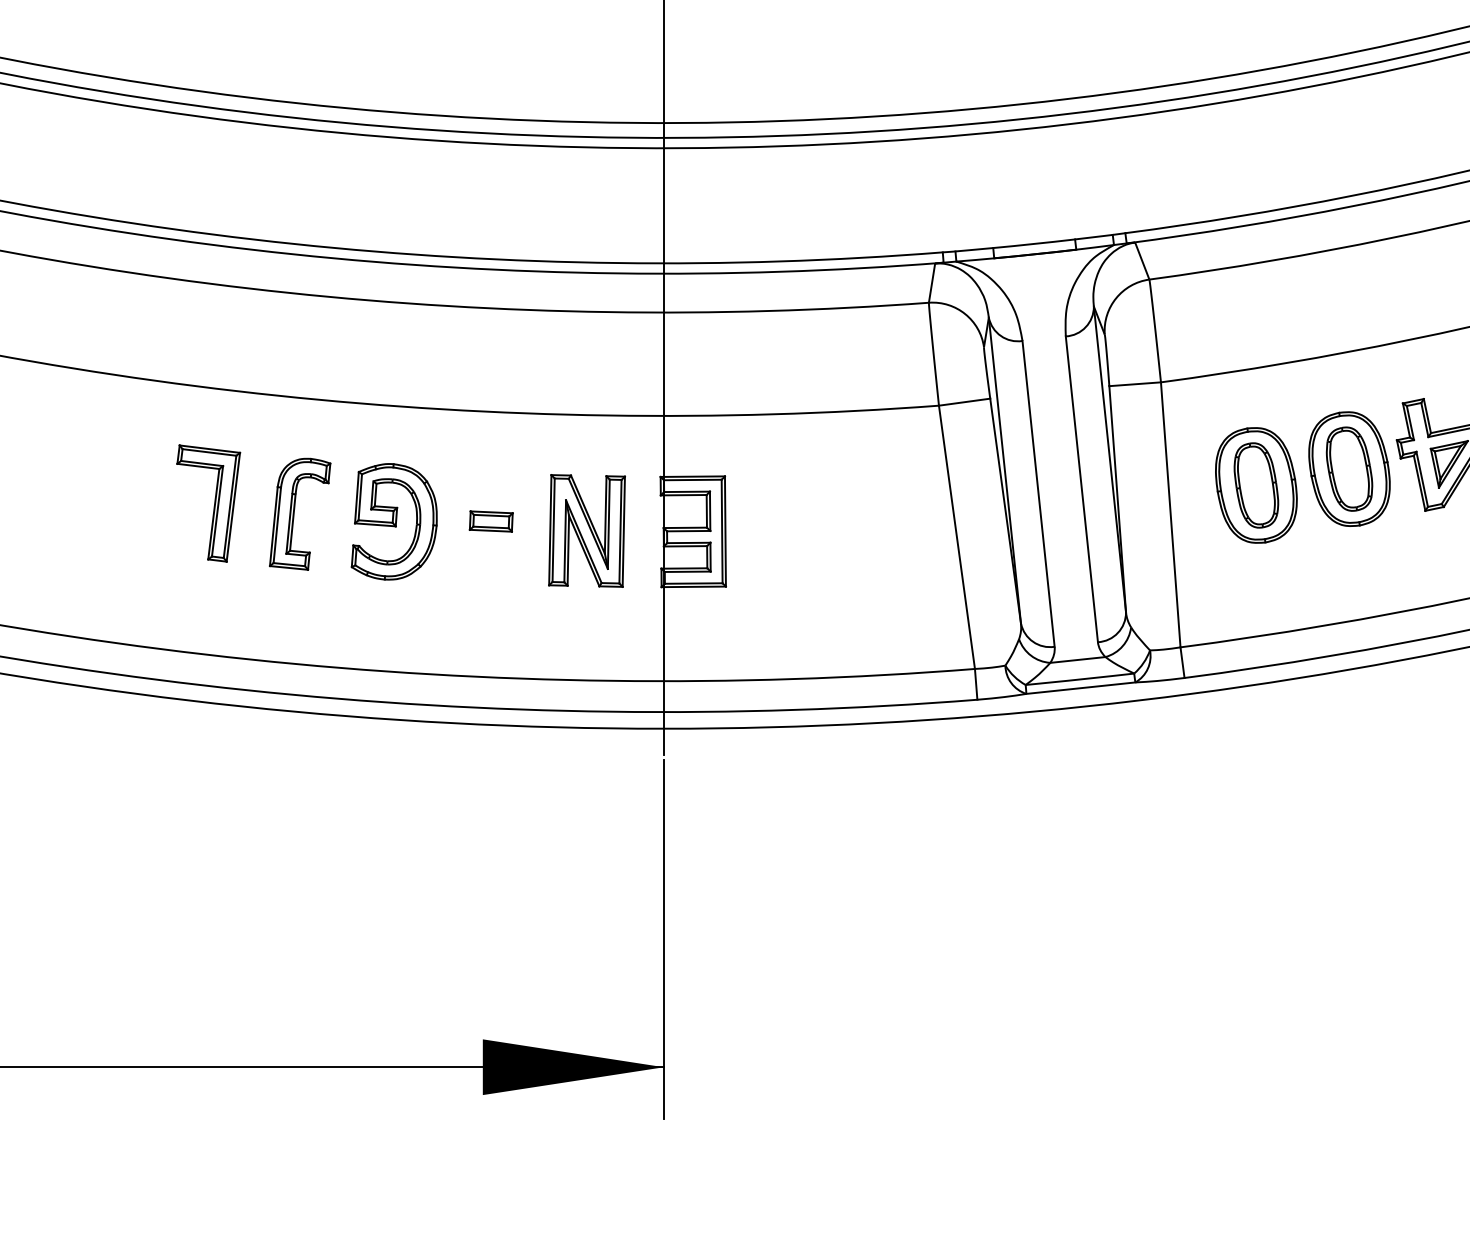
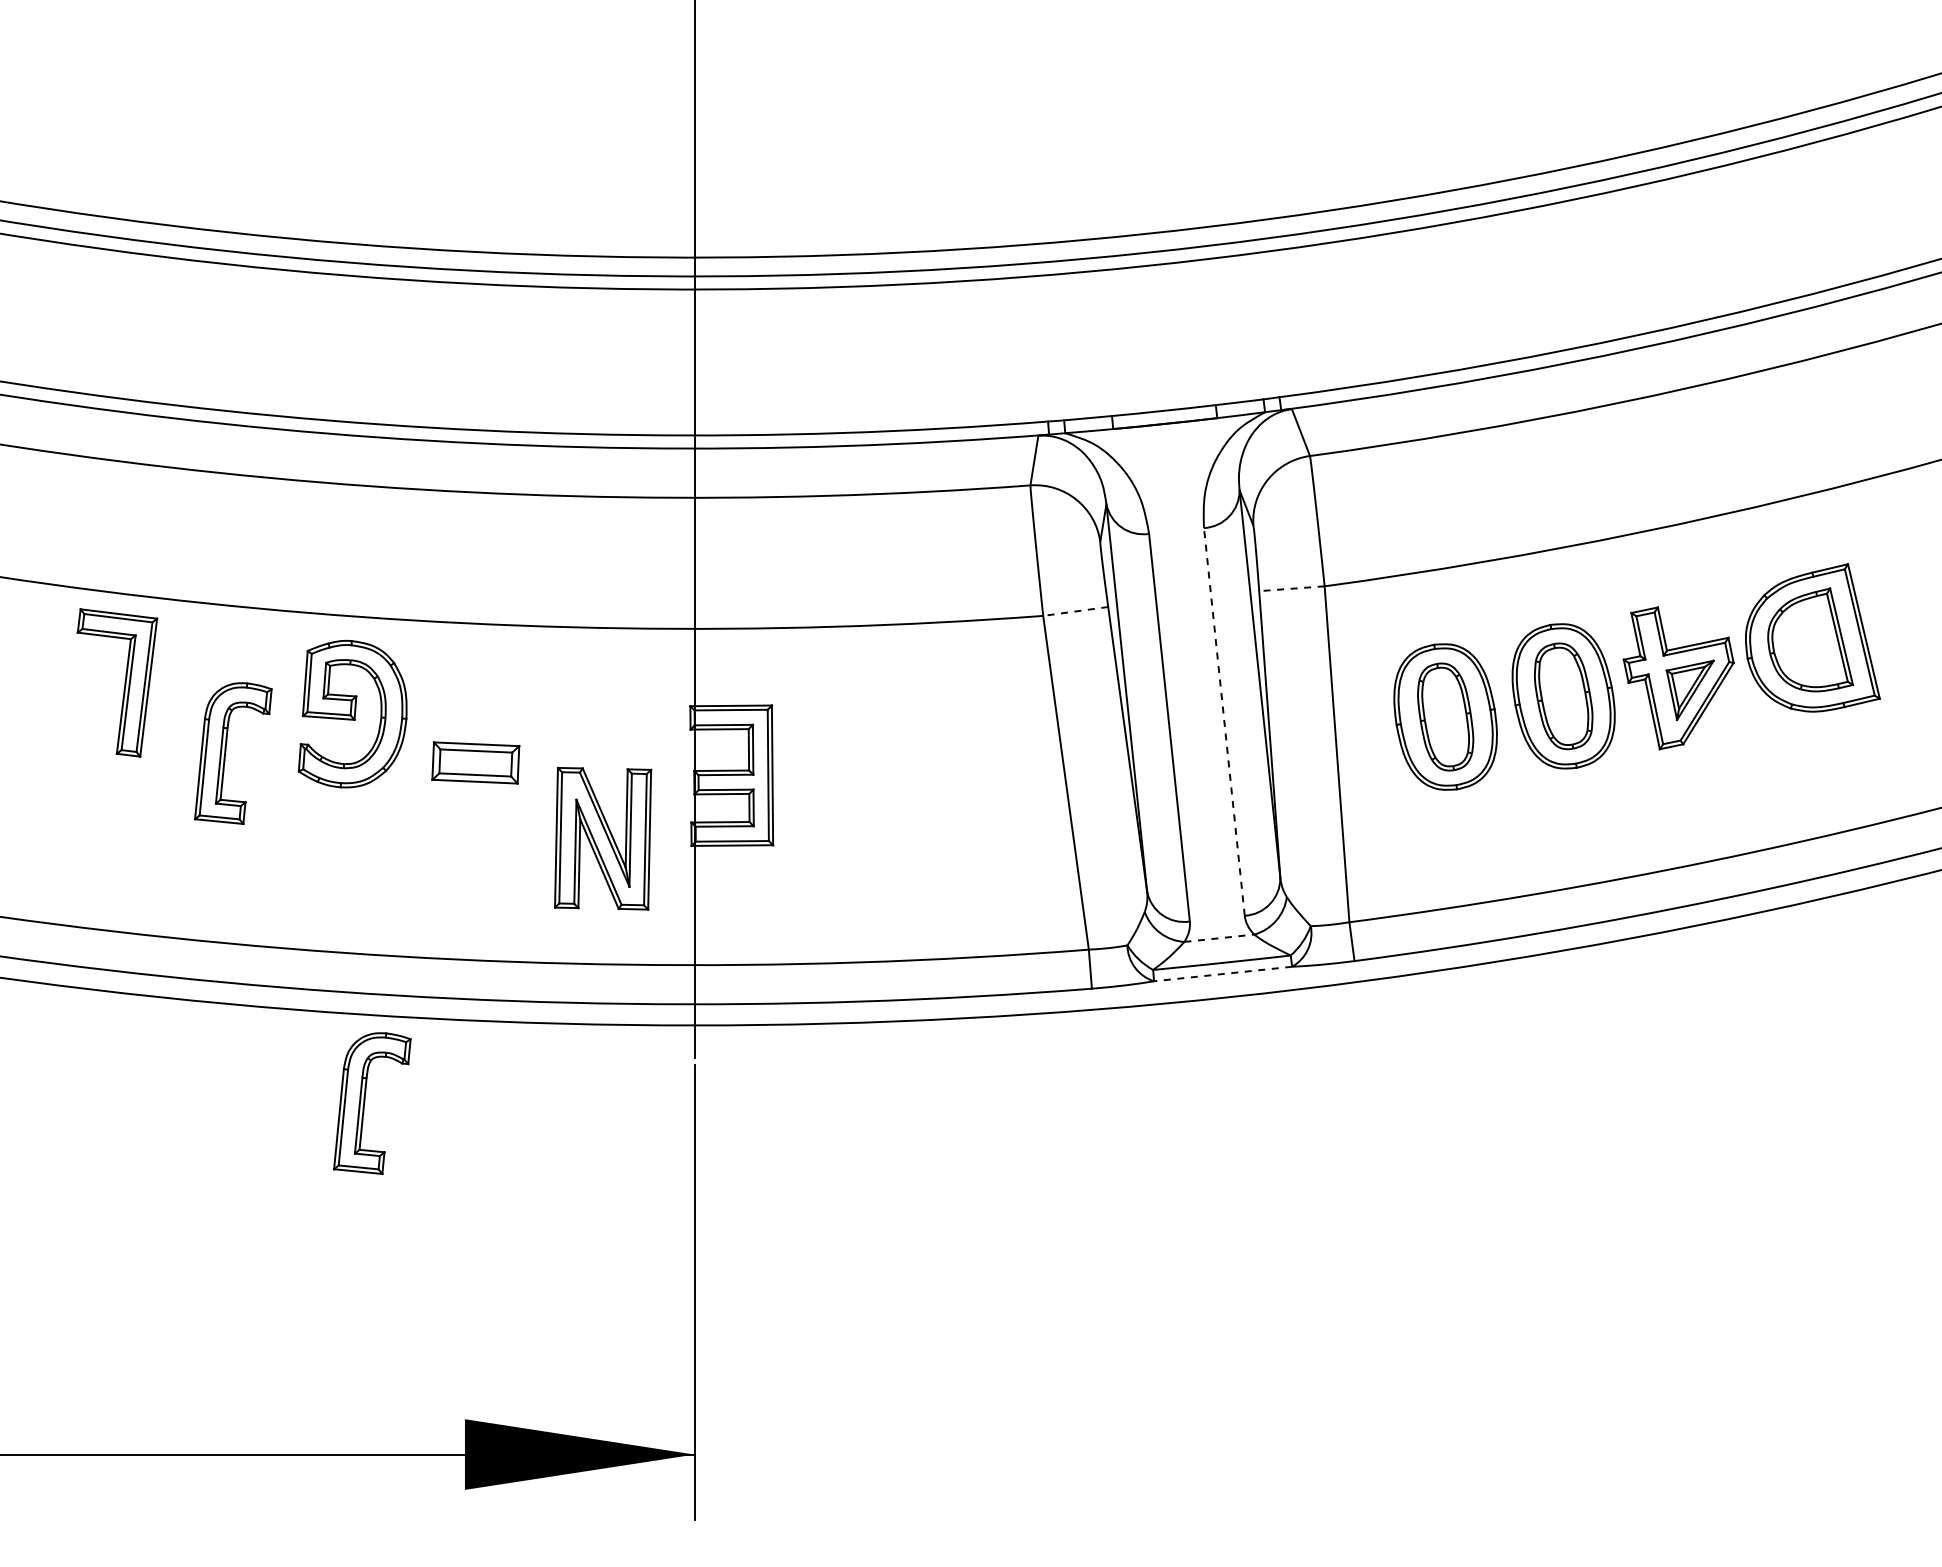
line: (1134, 384) -> (1291, 588), solid -> dashed
line: (964, 402) -> (1075, 611), solid -> dashed
line: (1081, 488) -> (1224, 721), solid -> dashed
part: (214, 503) -> (124, 682), moved
part: (491, 521) -> (475, 762), size x1.6
part: (394, 522) -> (352, 714), moved
part: (587, 530) -> (603, 838), moved
line: (1078, 660) -> (1219, 938), solid -> dashed
line: (1080, 688) -> (1222, 974), solid -> dashed
part: (404, 789) -> (365, 1102), added

